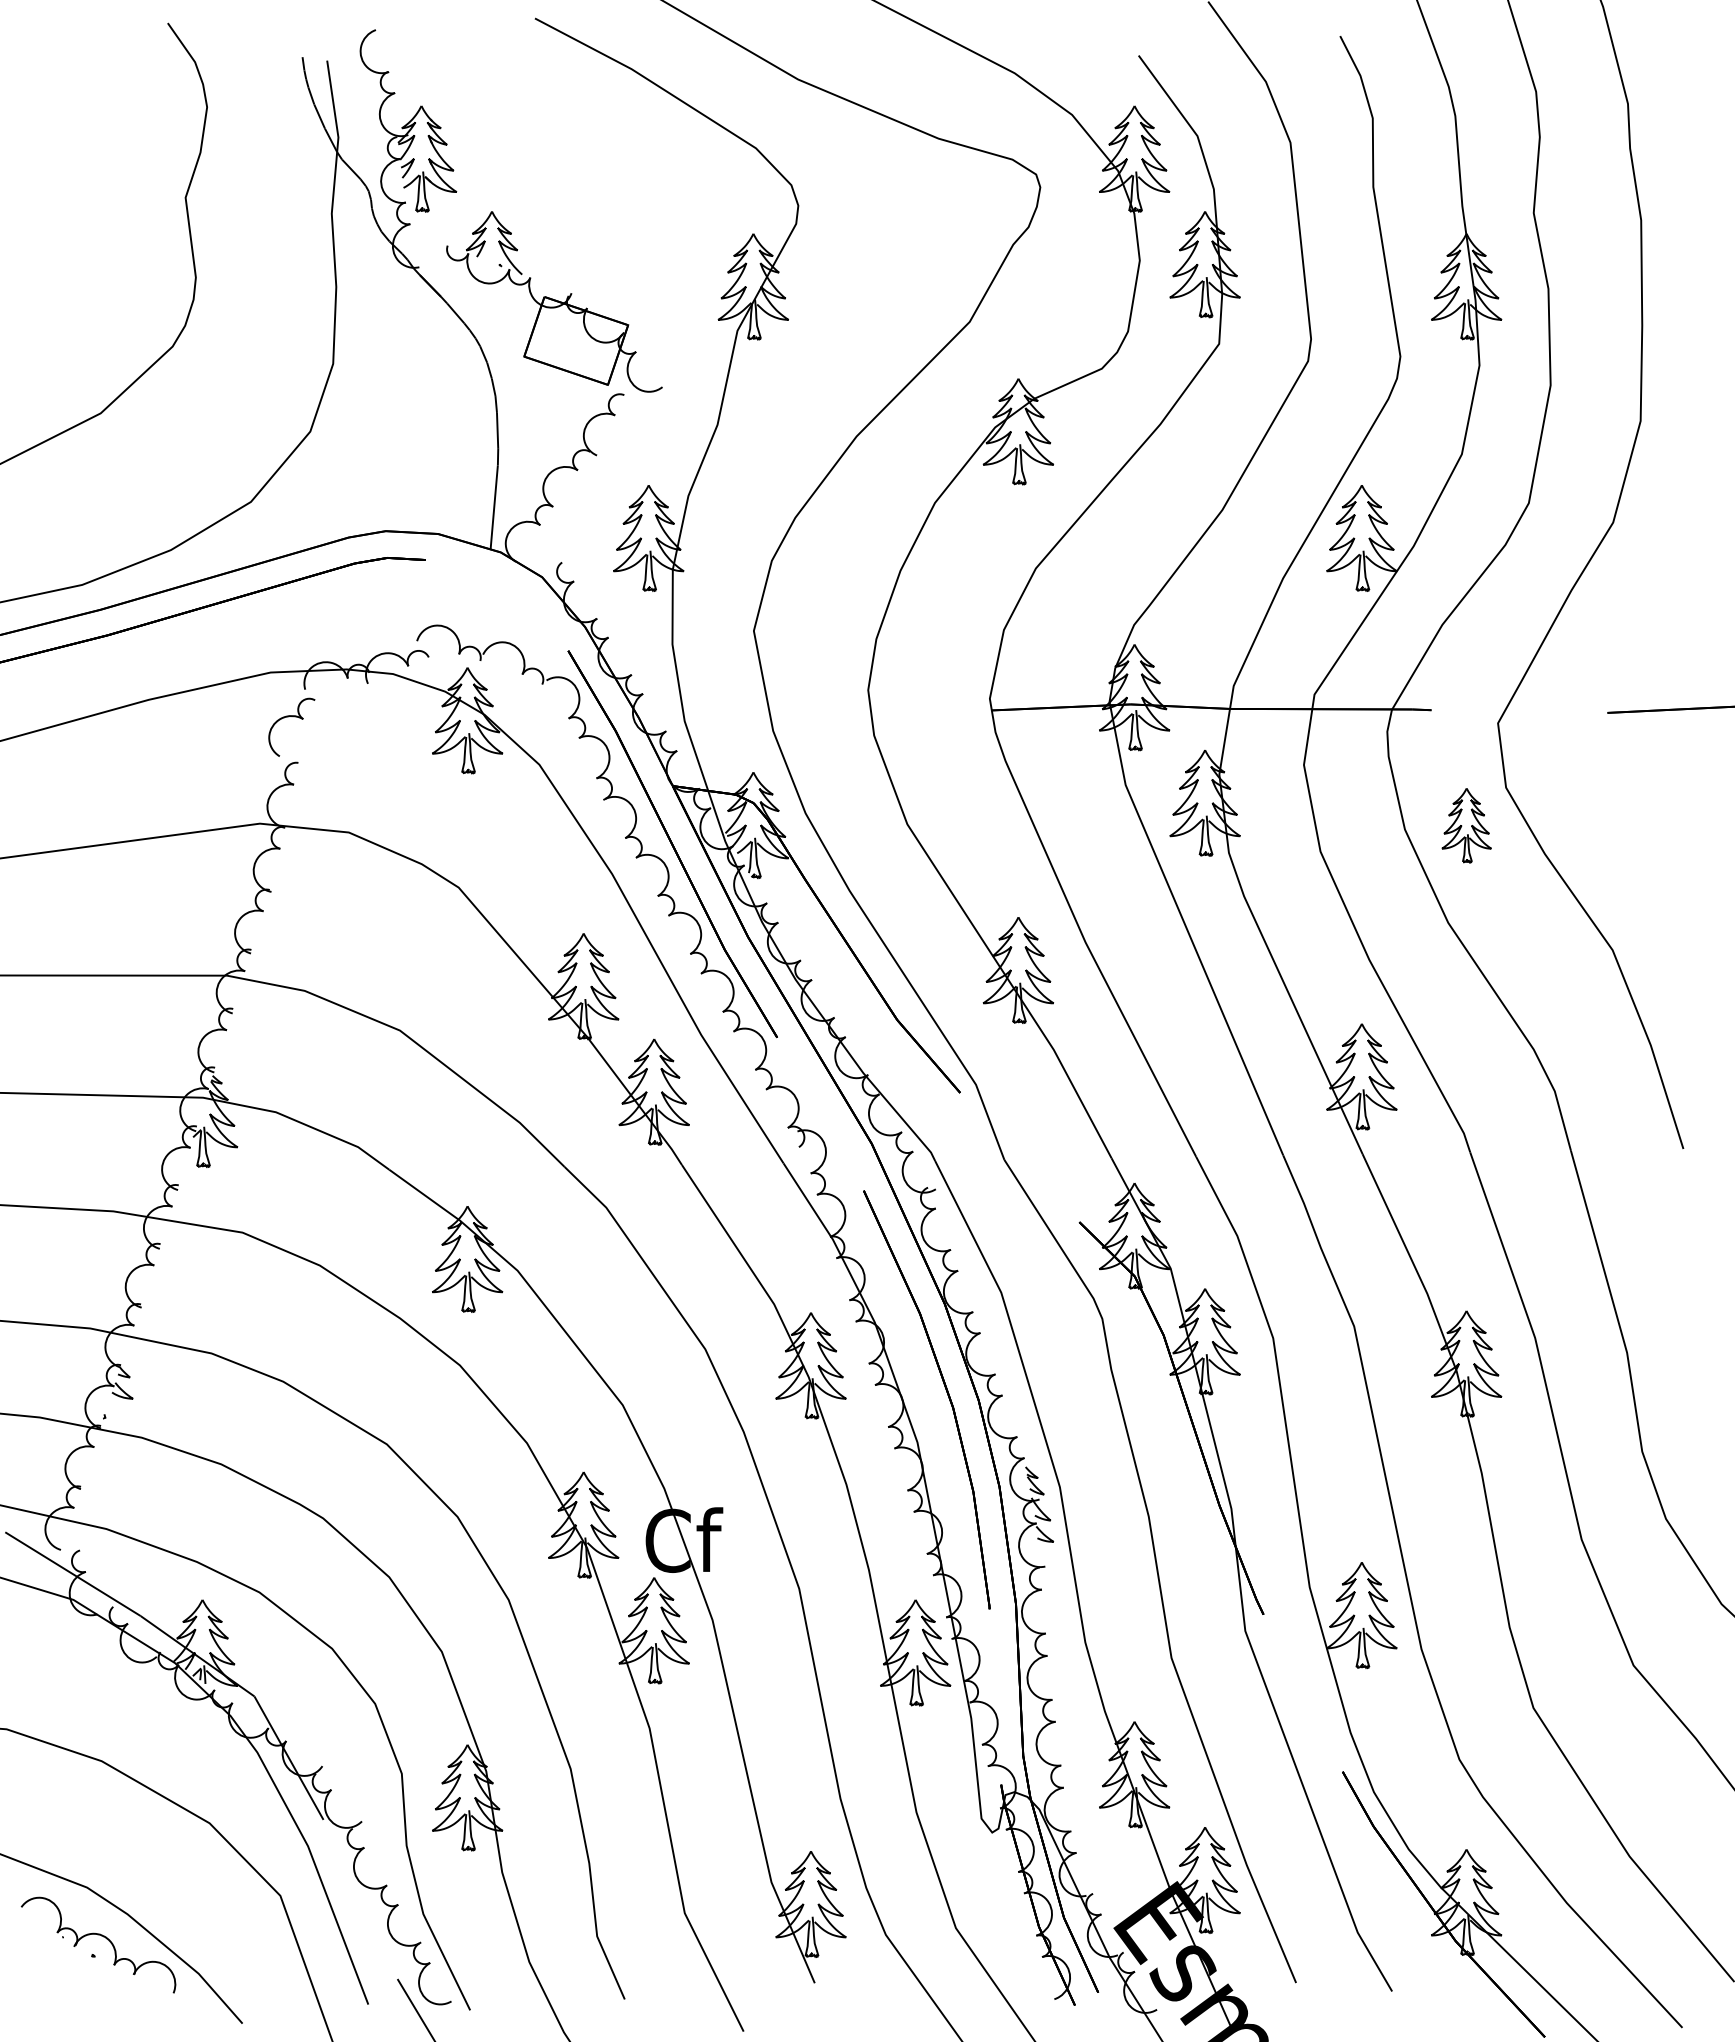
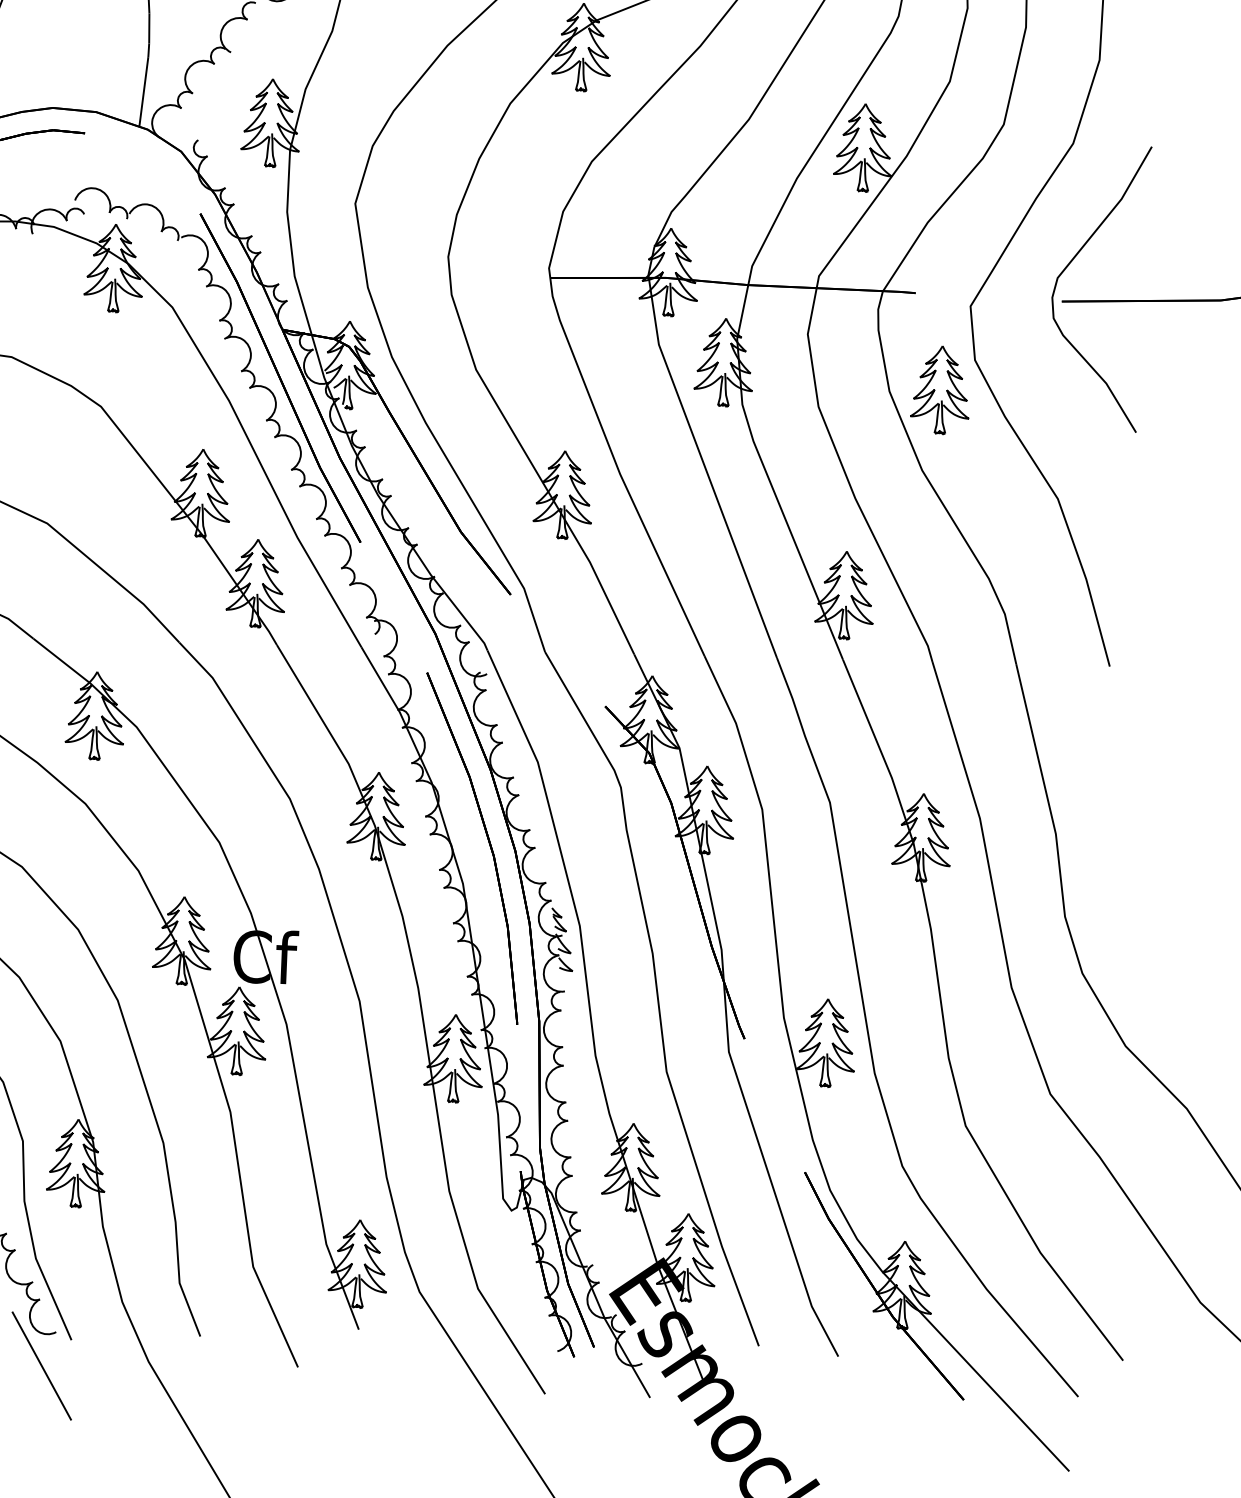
curve: (1616, 666) -> (1070, 263), added
part: (1466, 825) -> (940, 390), size x1.43

